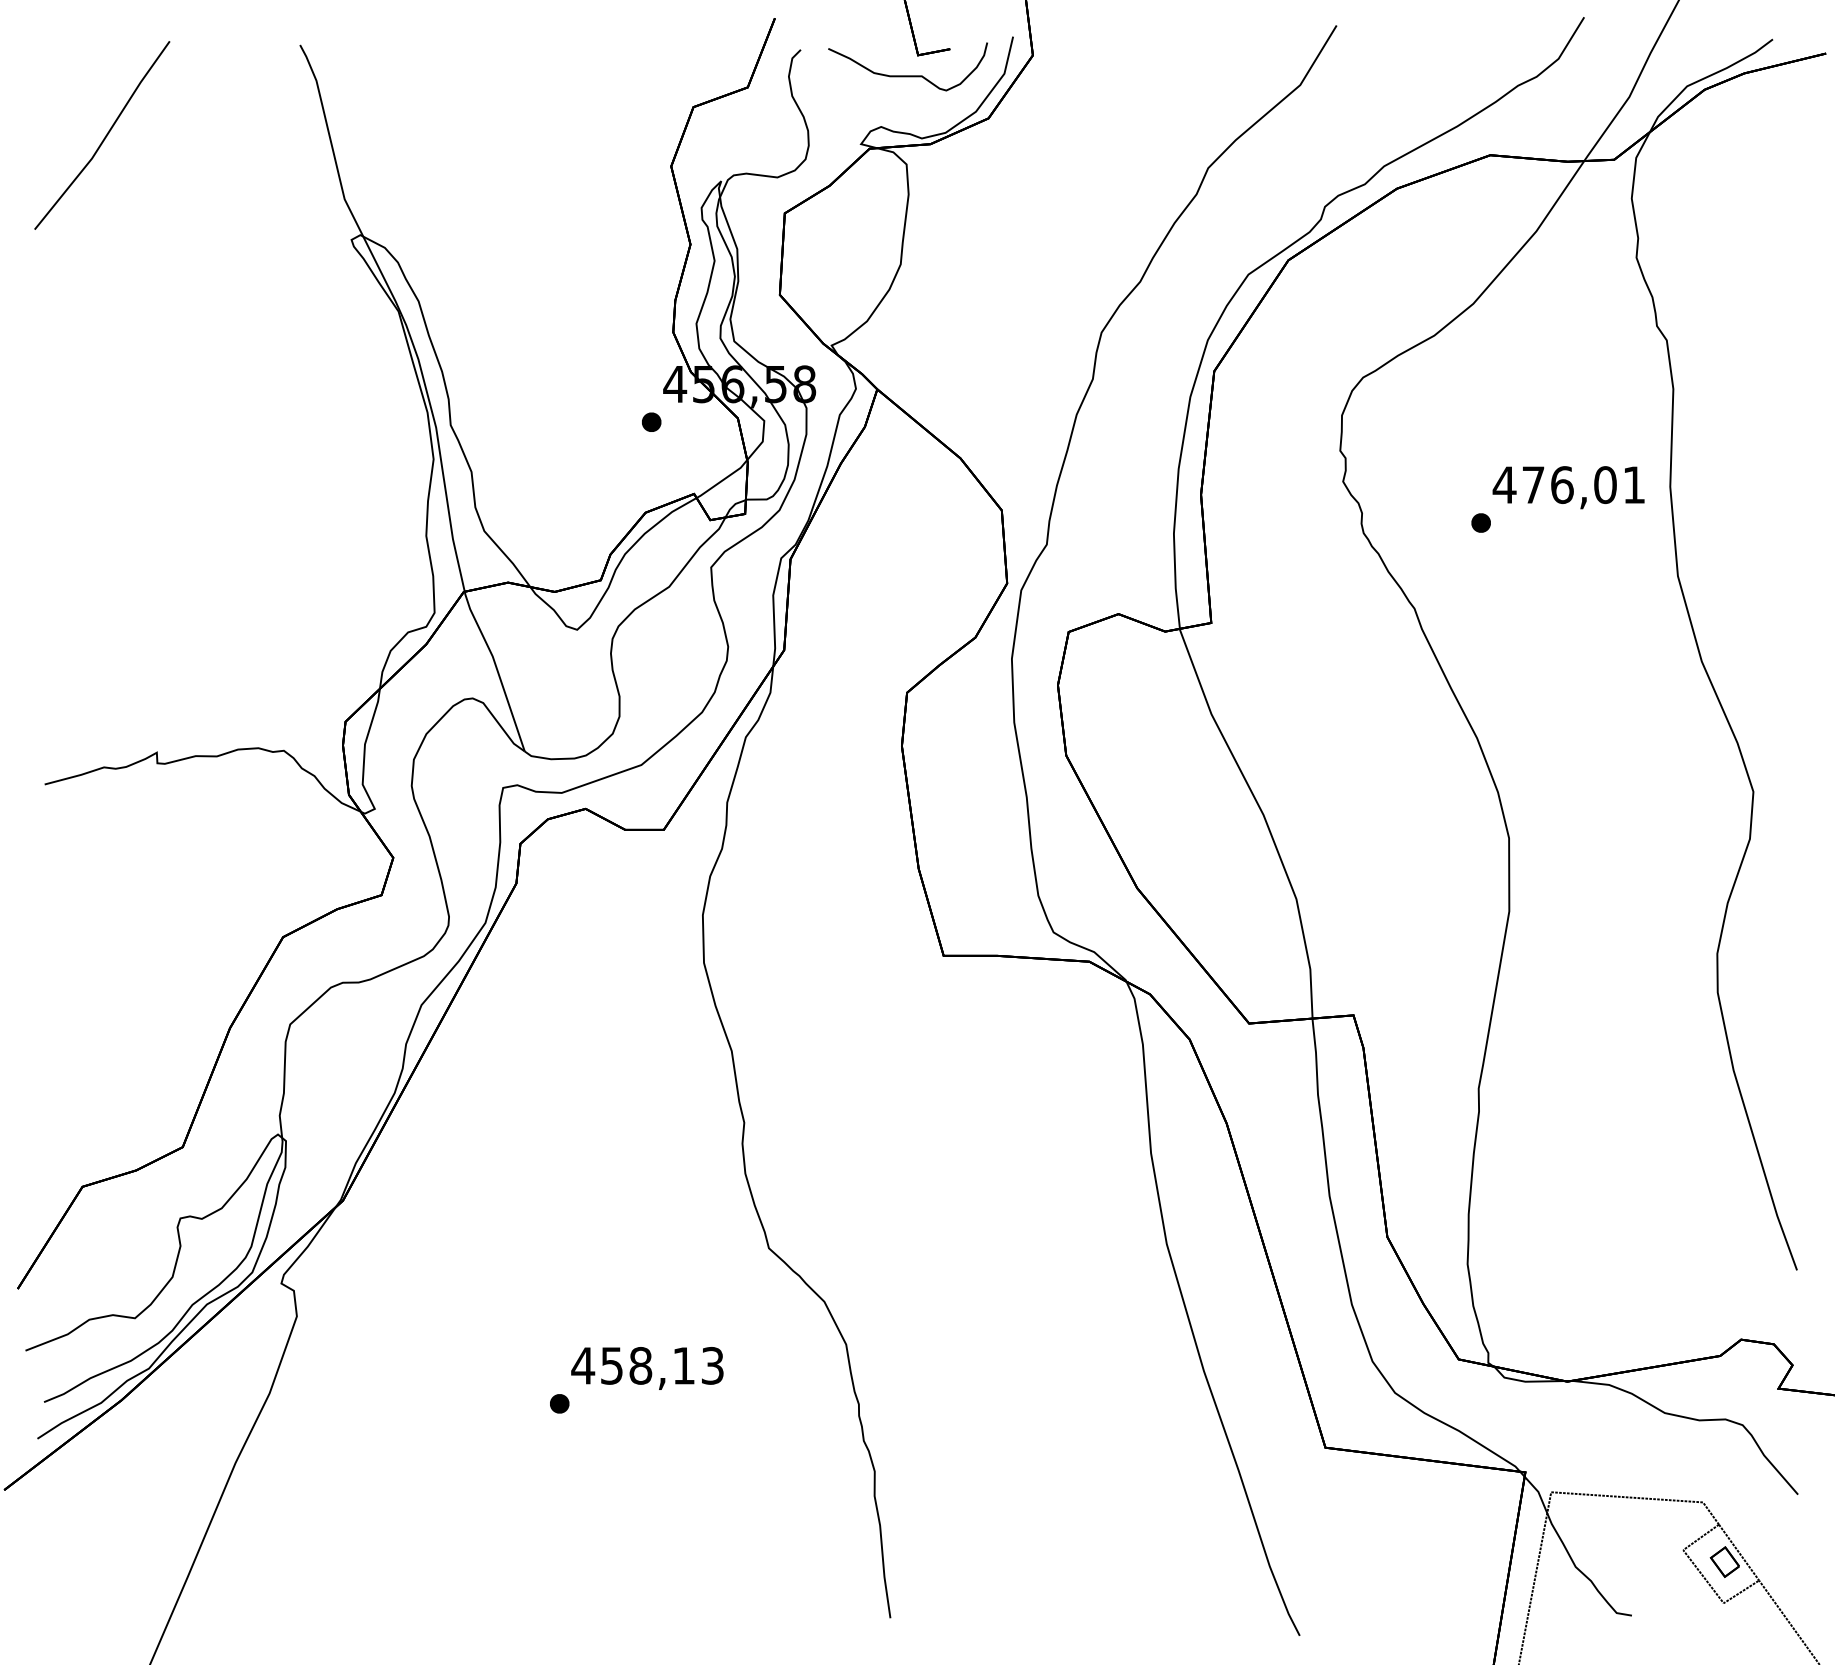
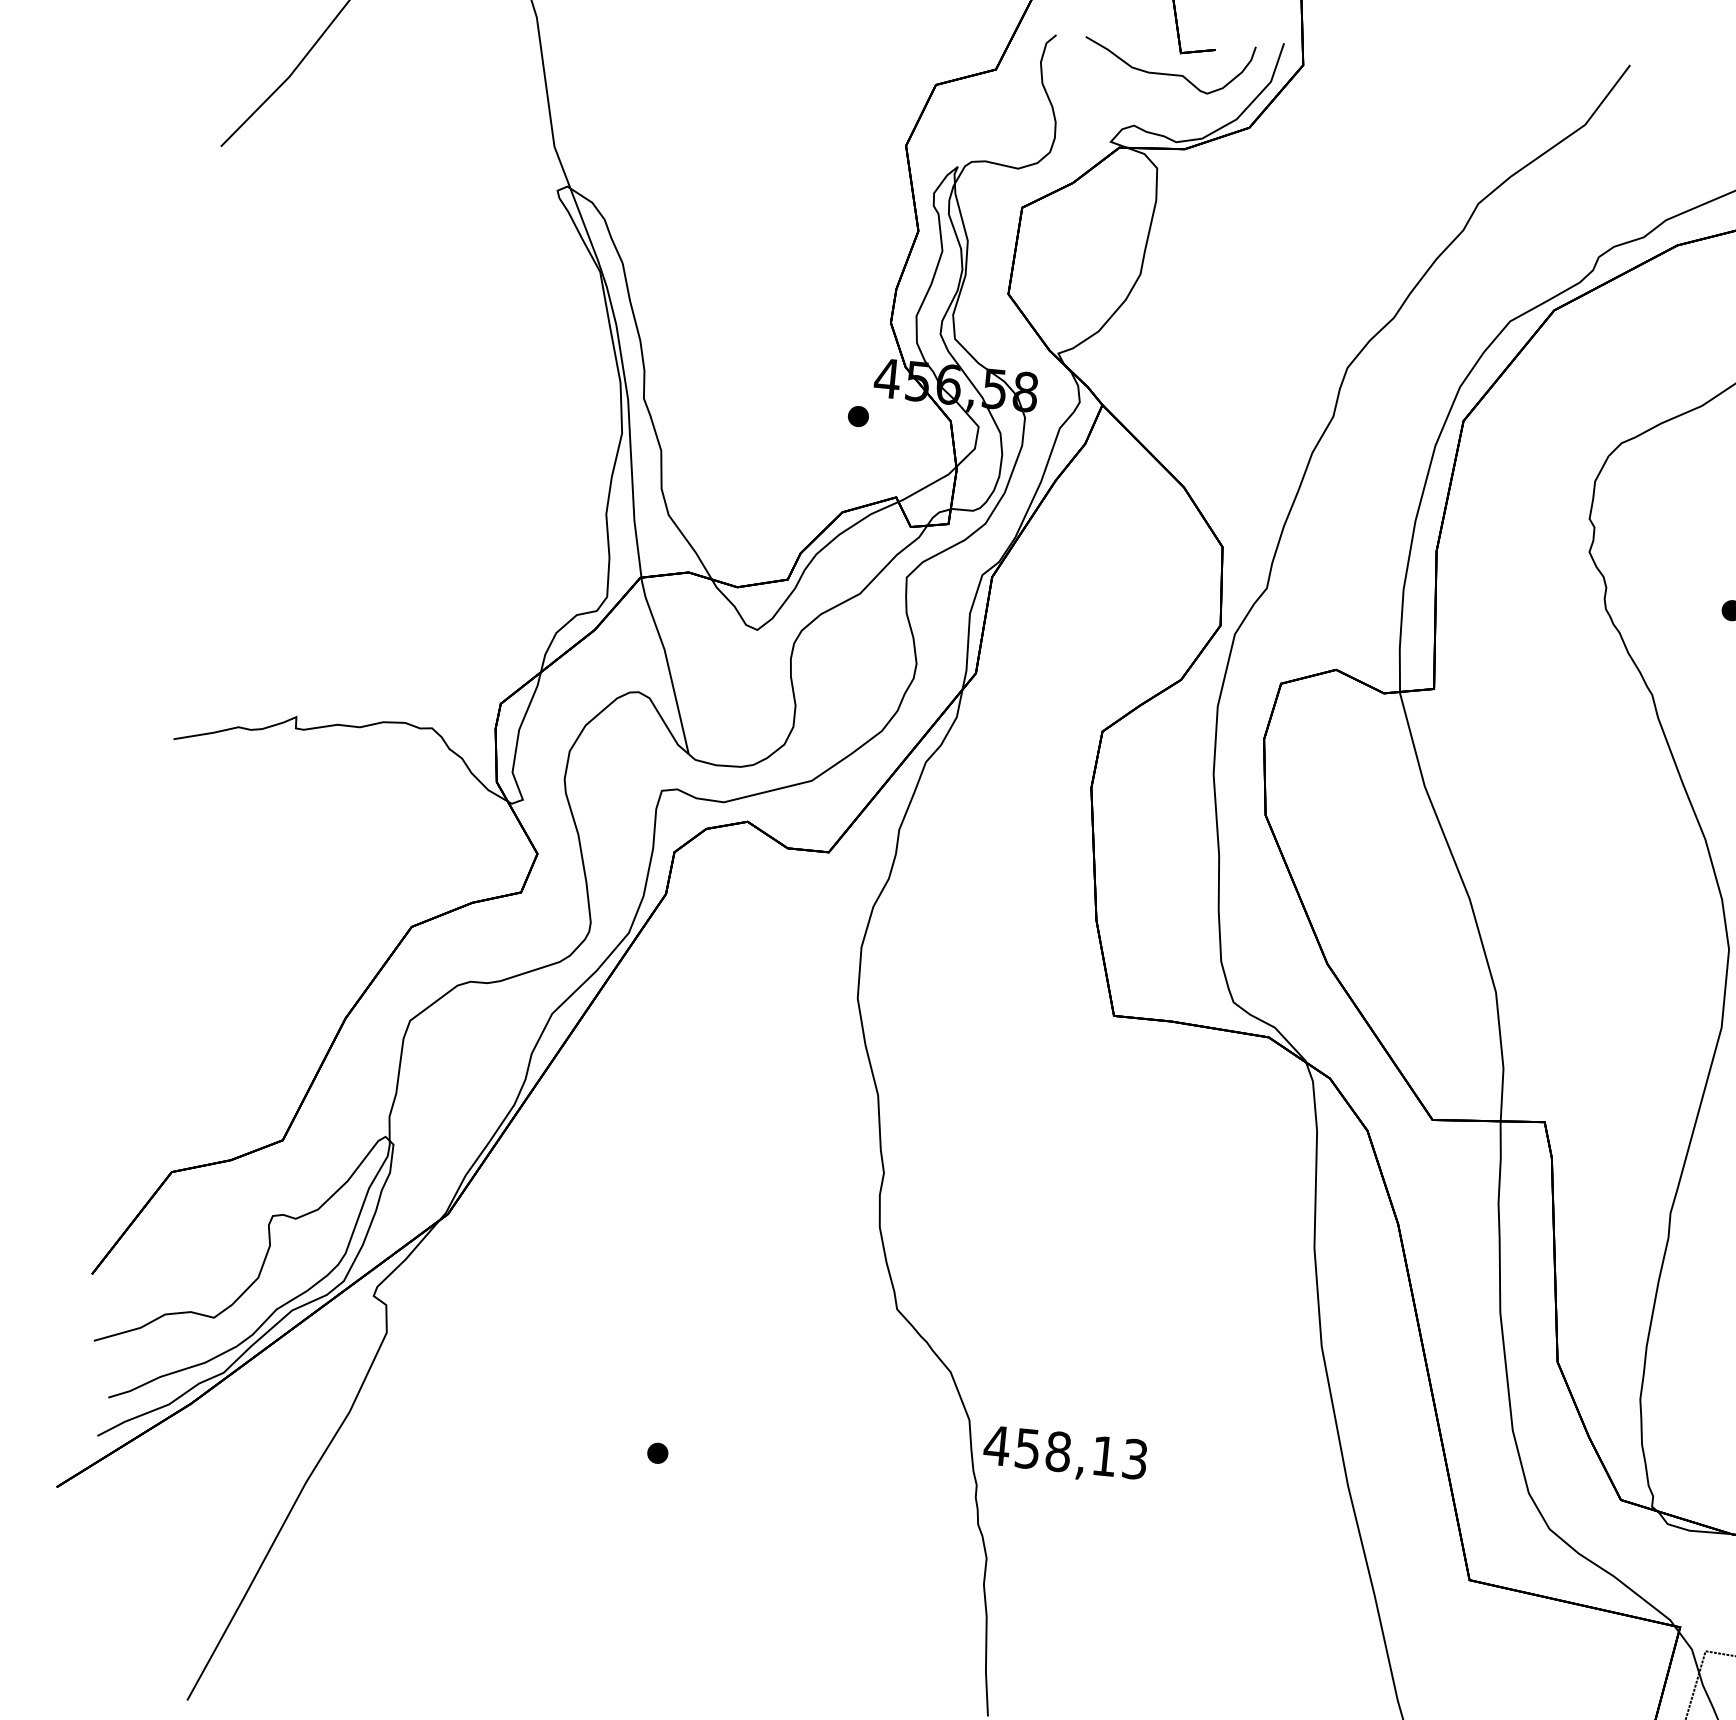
text: (647, 1368) -> (1065, 1455), moved

